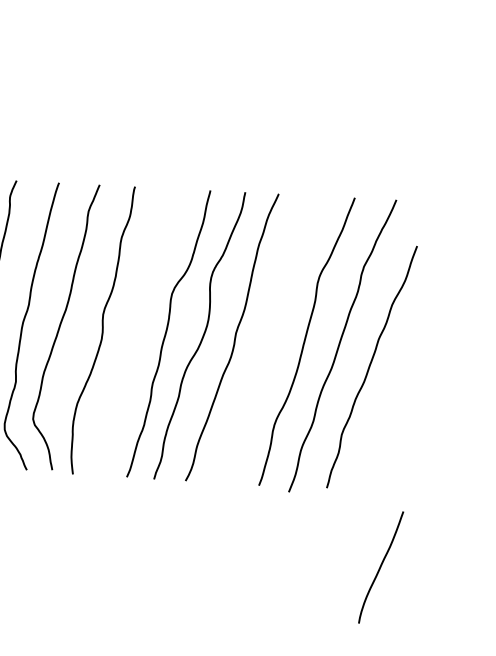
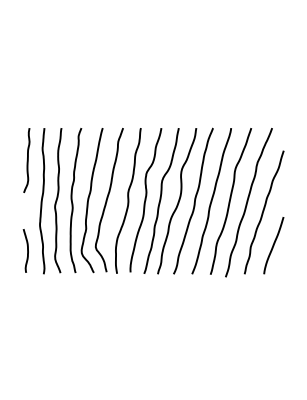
curve: (136, 331) -> (145, 200), added
curve: (268, 339) -> (211, 201), added
curve: (380, 567) -> (273, 245), moved

